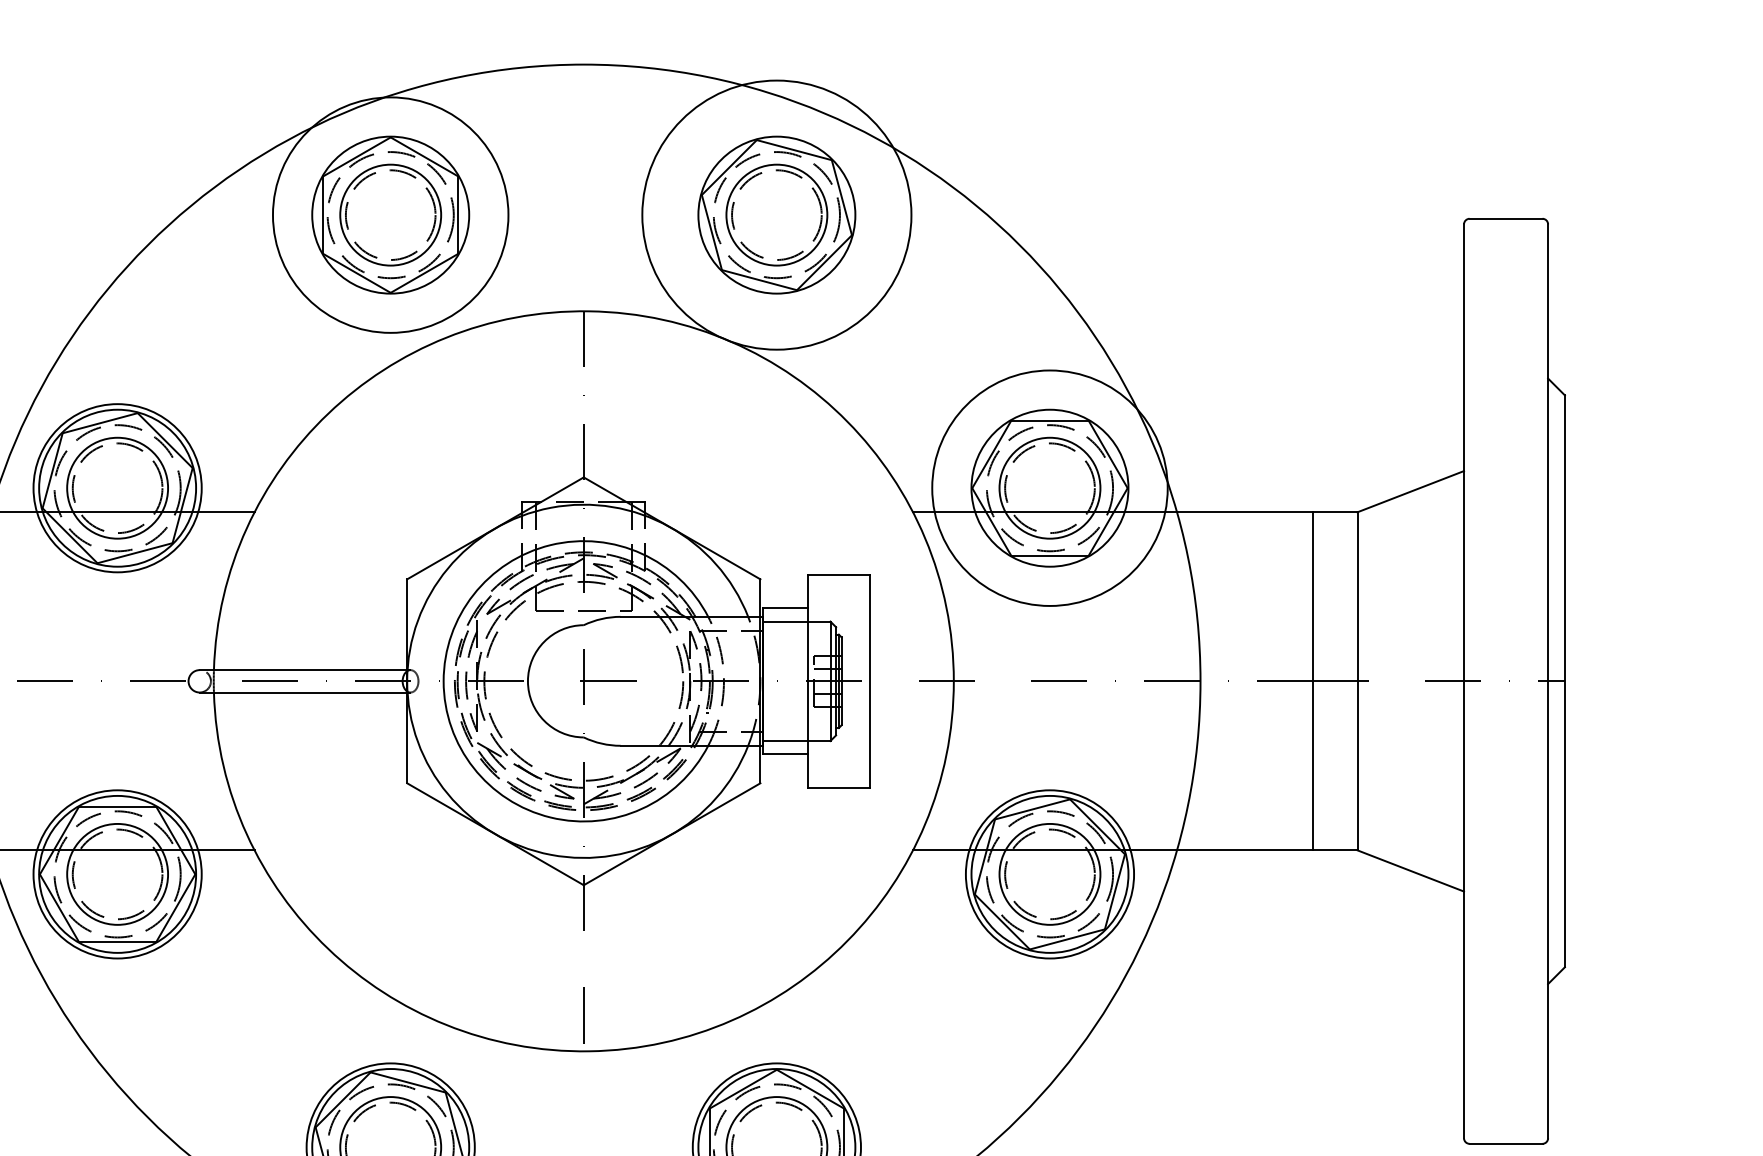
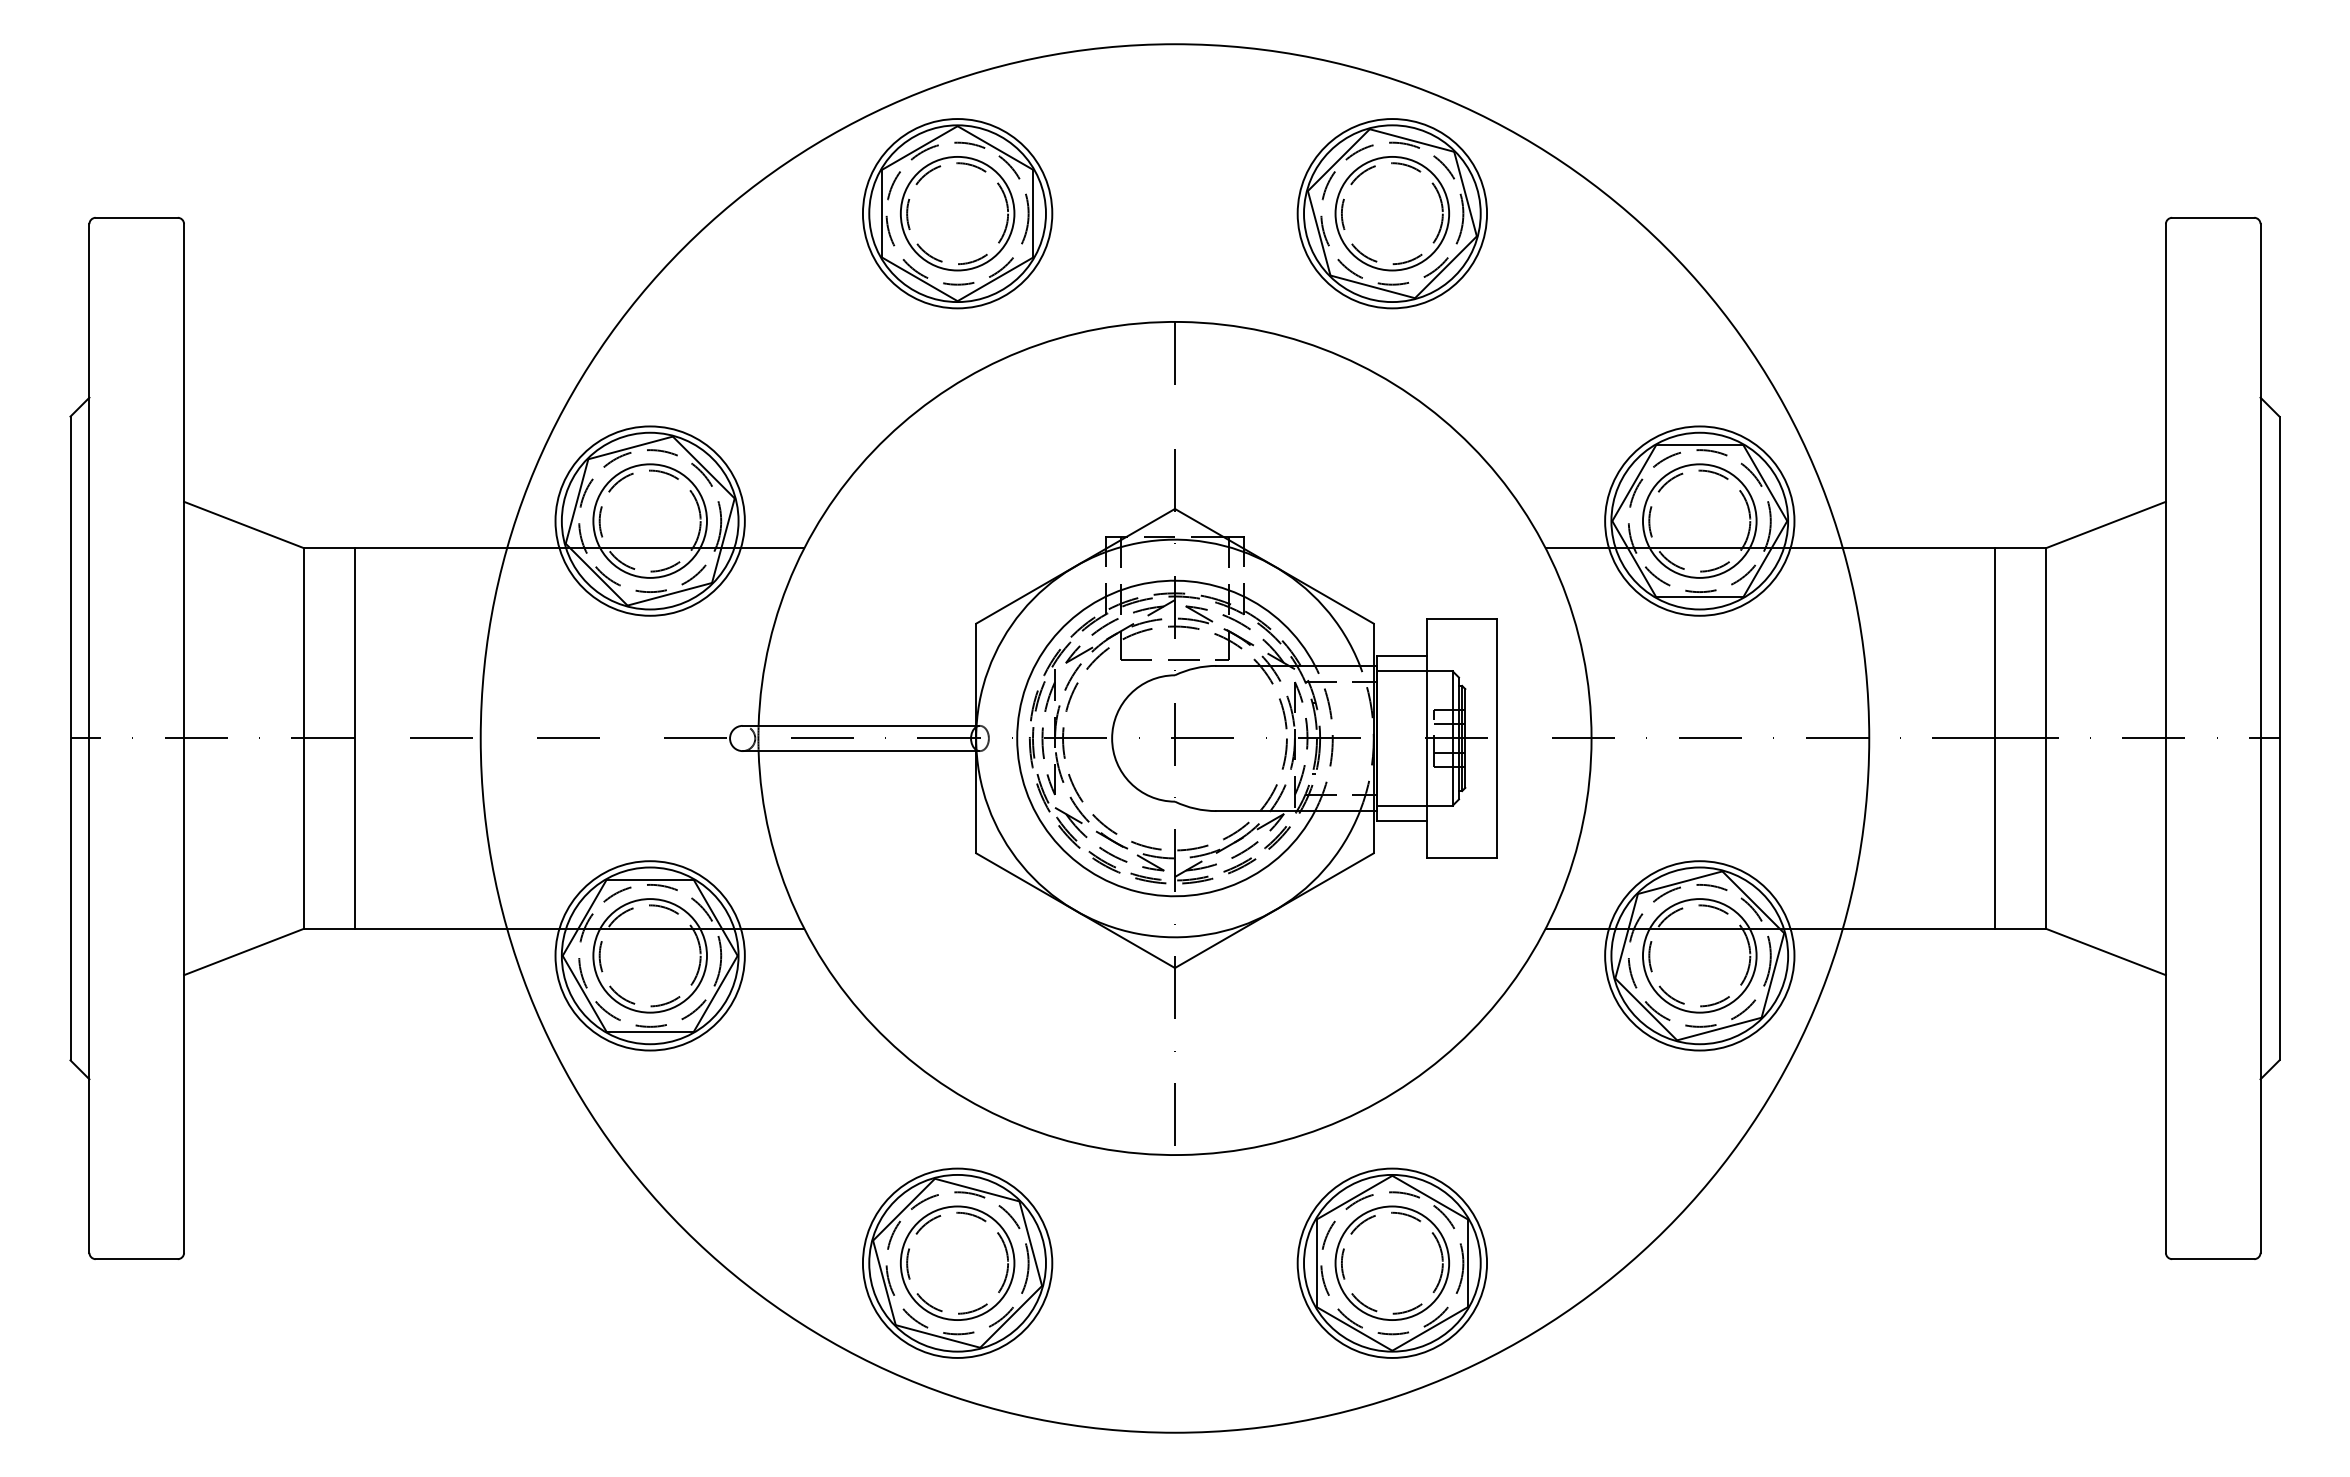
circle: (390, 214) -> (957, 213), size x0.71
circle: (777, 214) -> (1392, 213), size x0.62
circle: (1049, 487) -> (1699, 520), size x0.71

